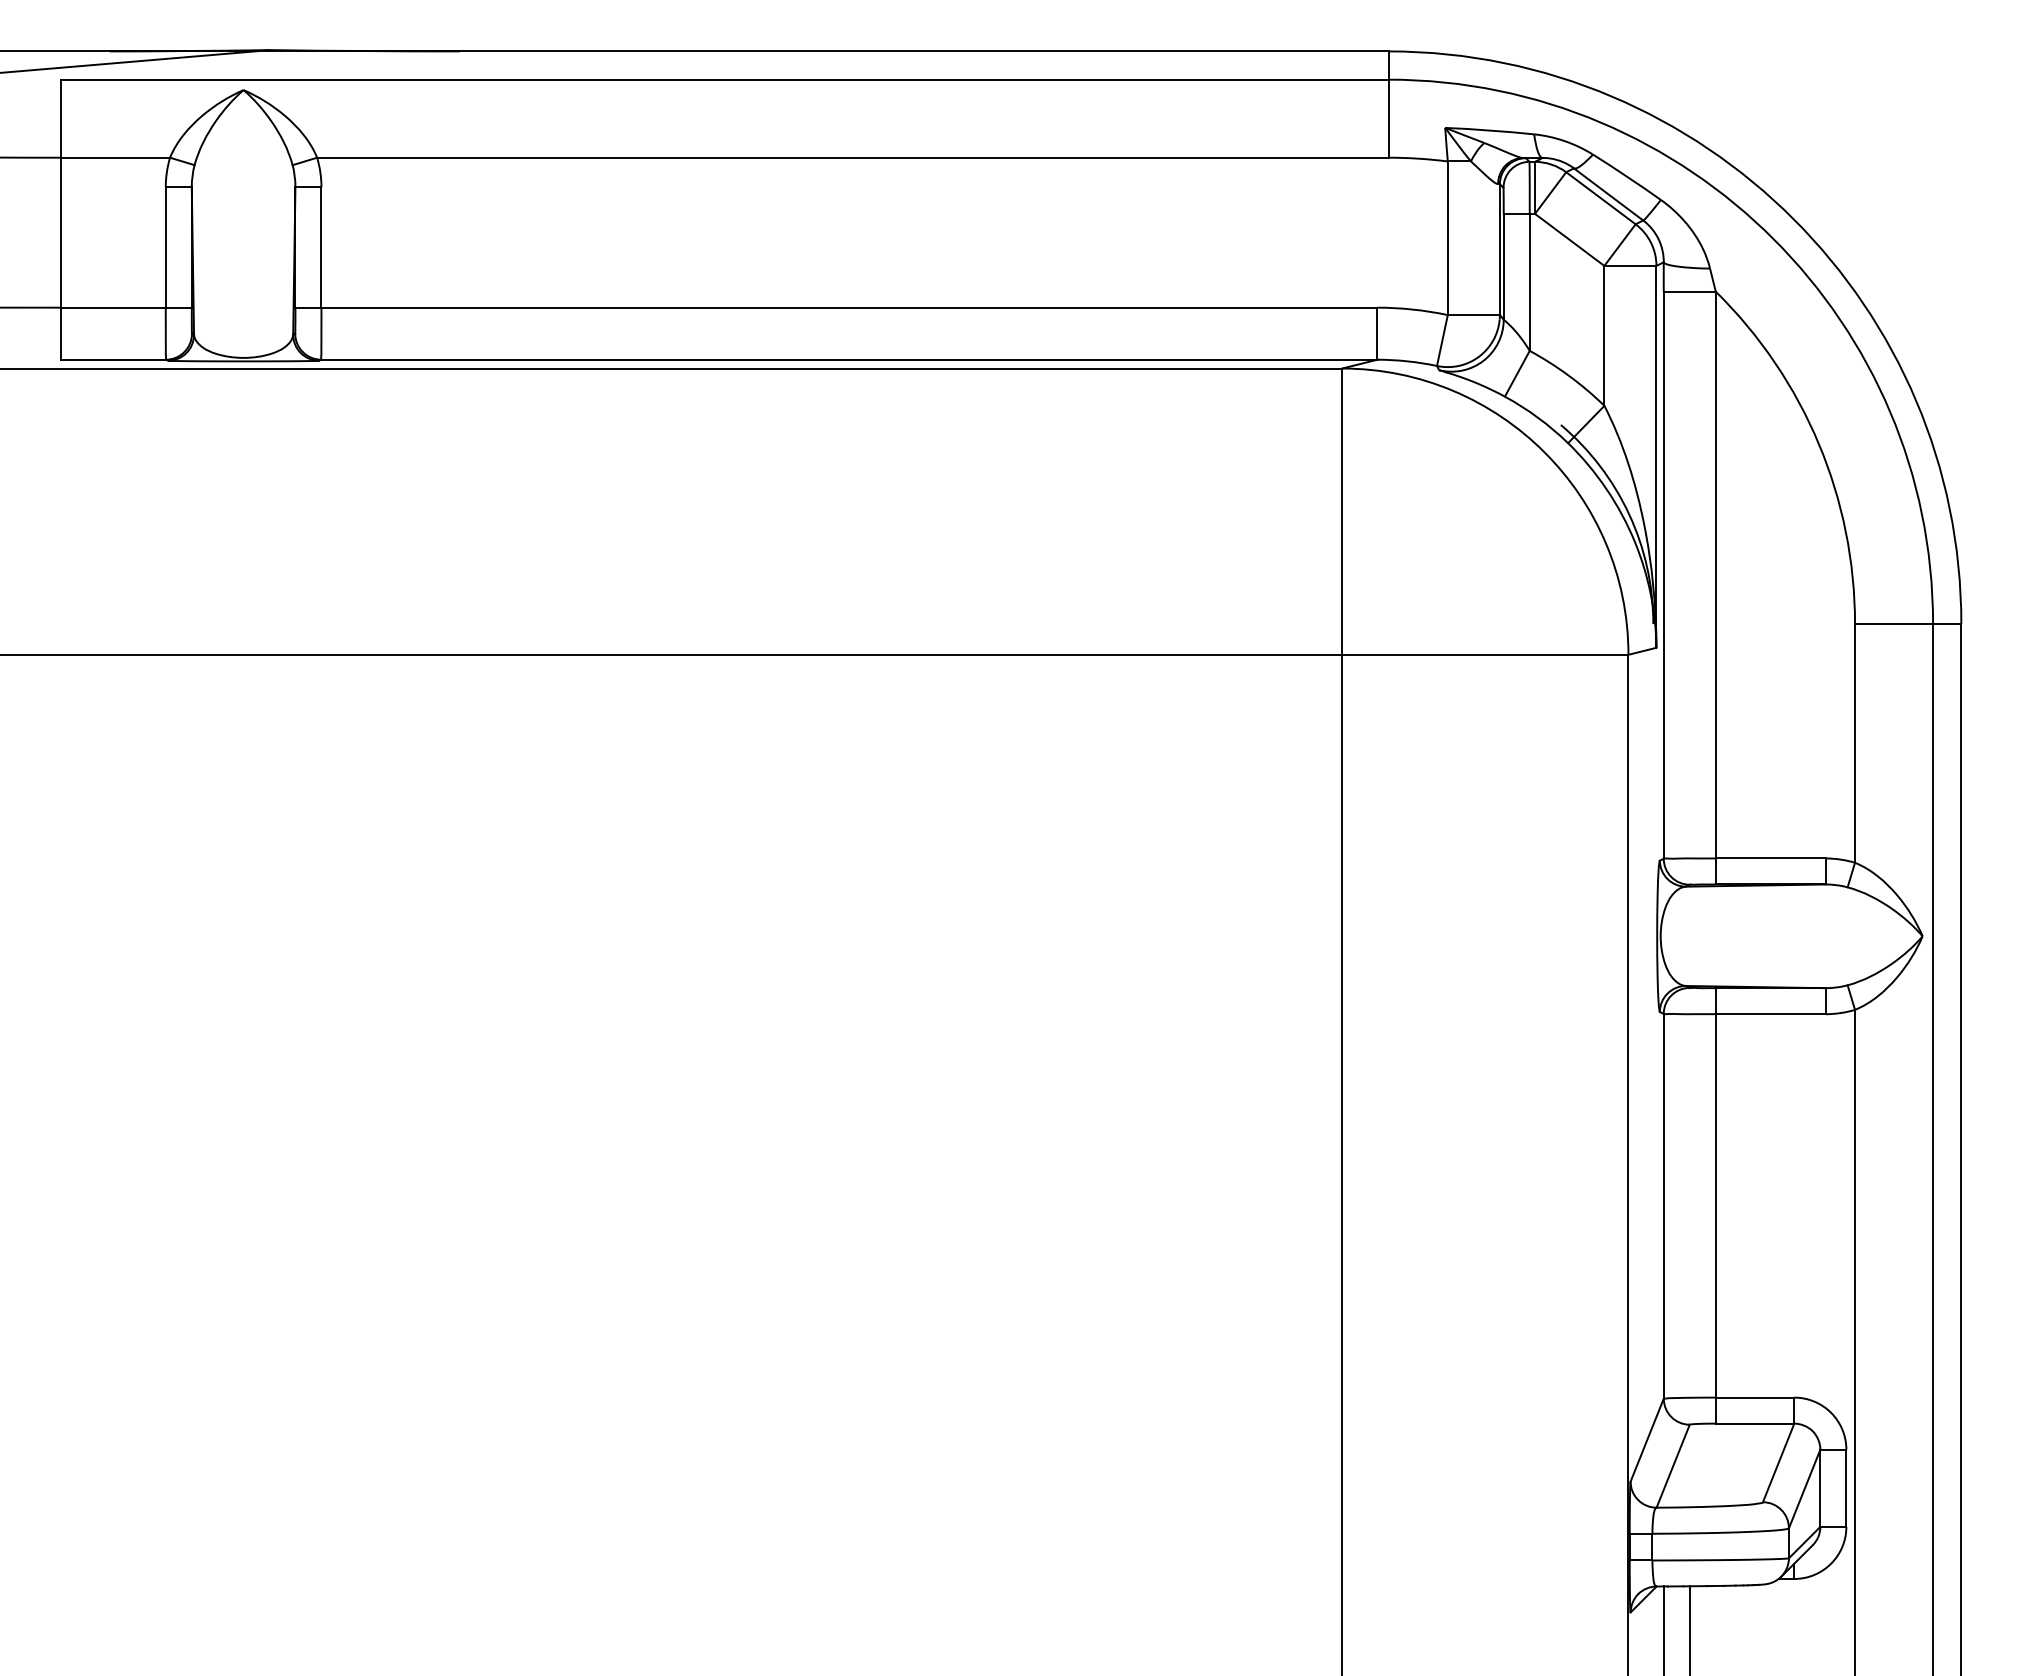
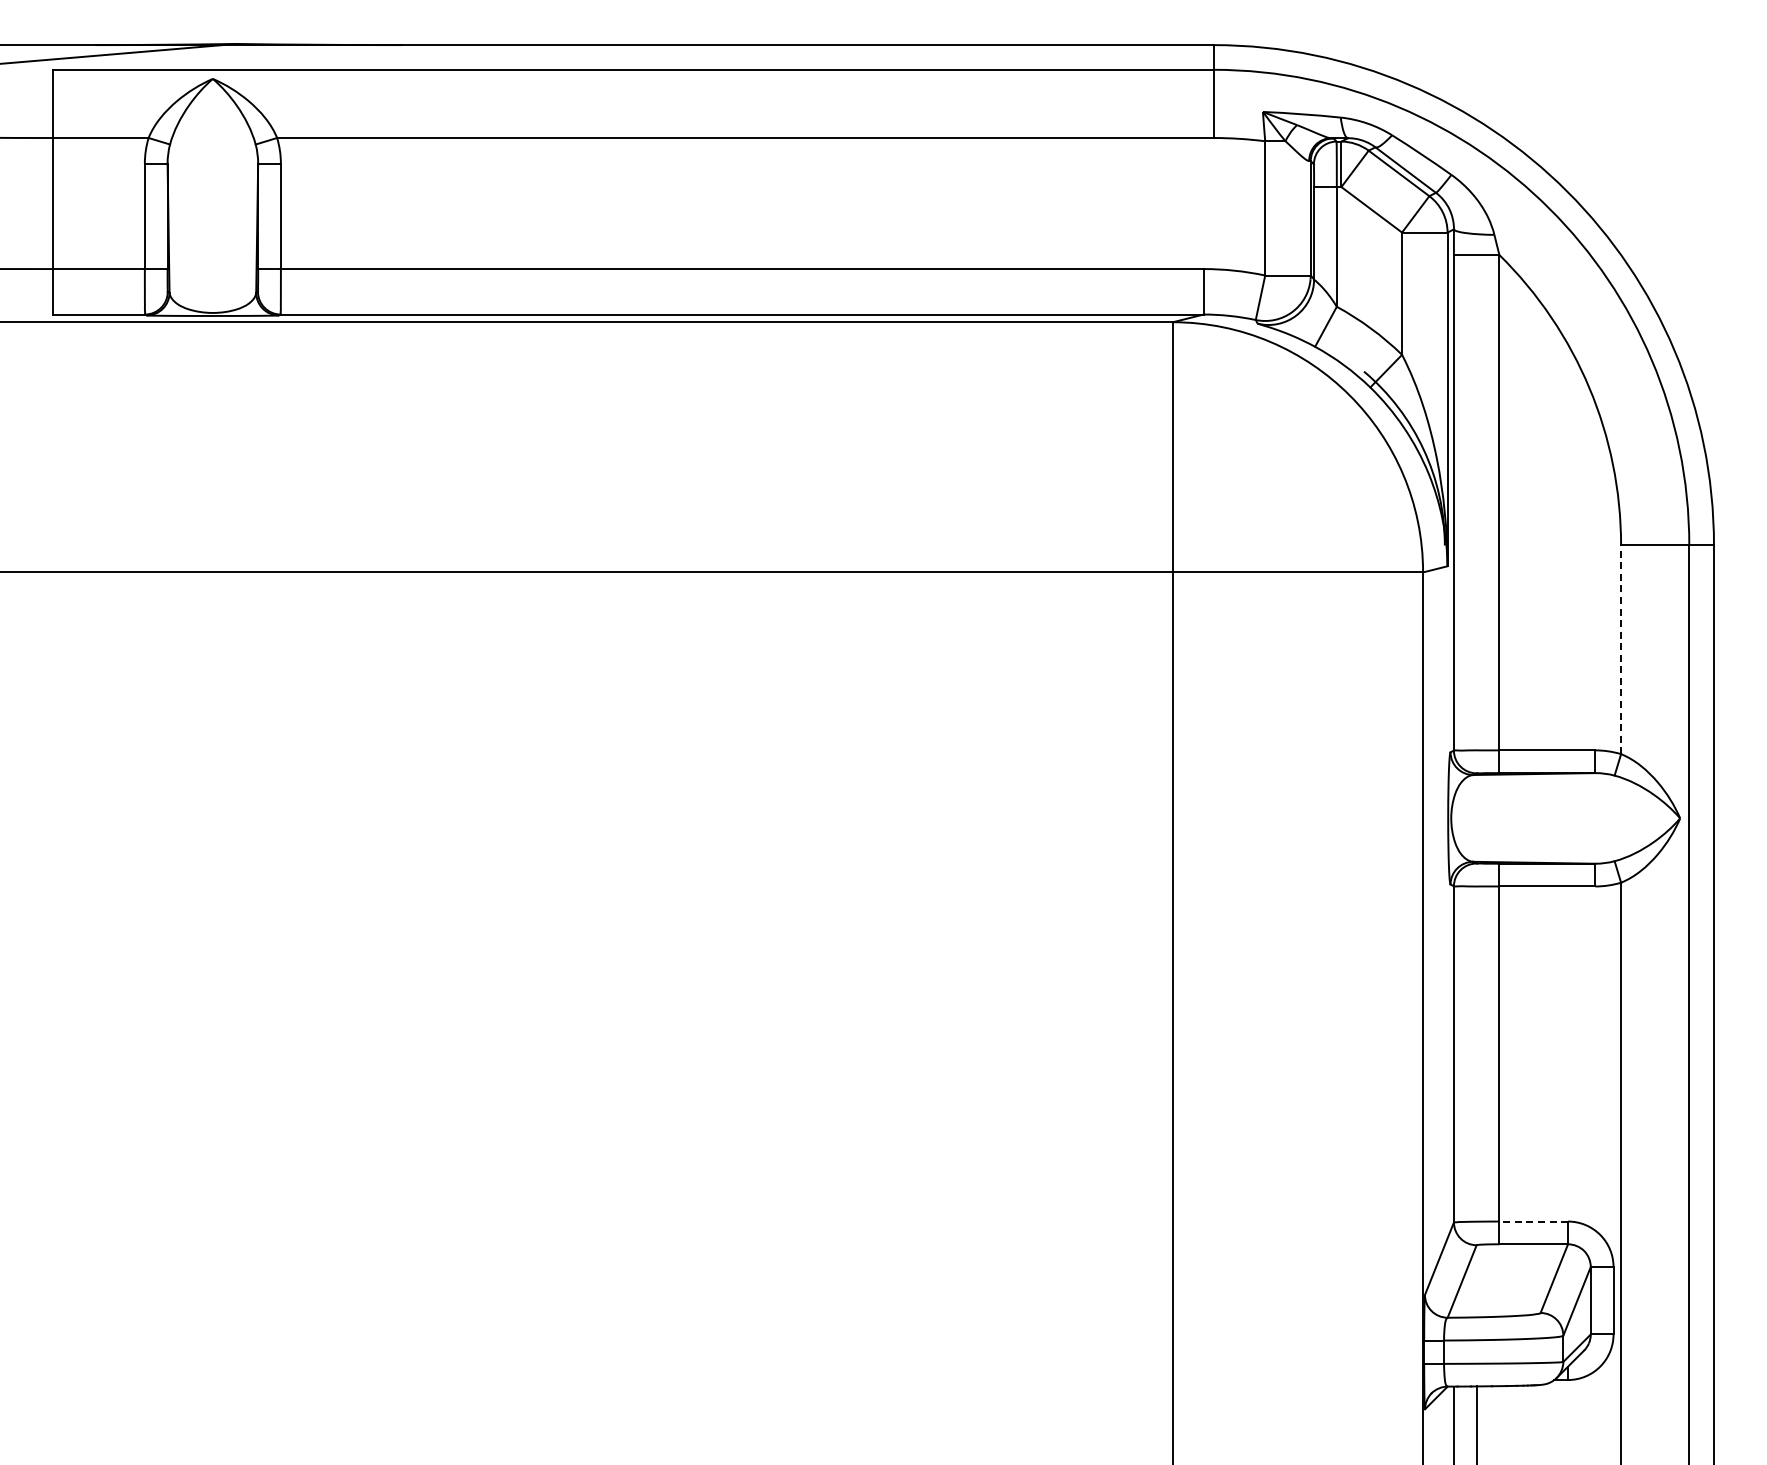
line: (1855, 743) -> (1621, 649), solid -> dashed
line: (1754, 1397) -> (1533, 1221), solid -> dashed

